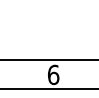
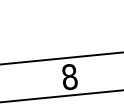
text: (53, 74) -> (69, 76), 6 -> 8

